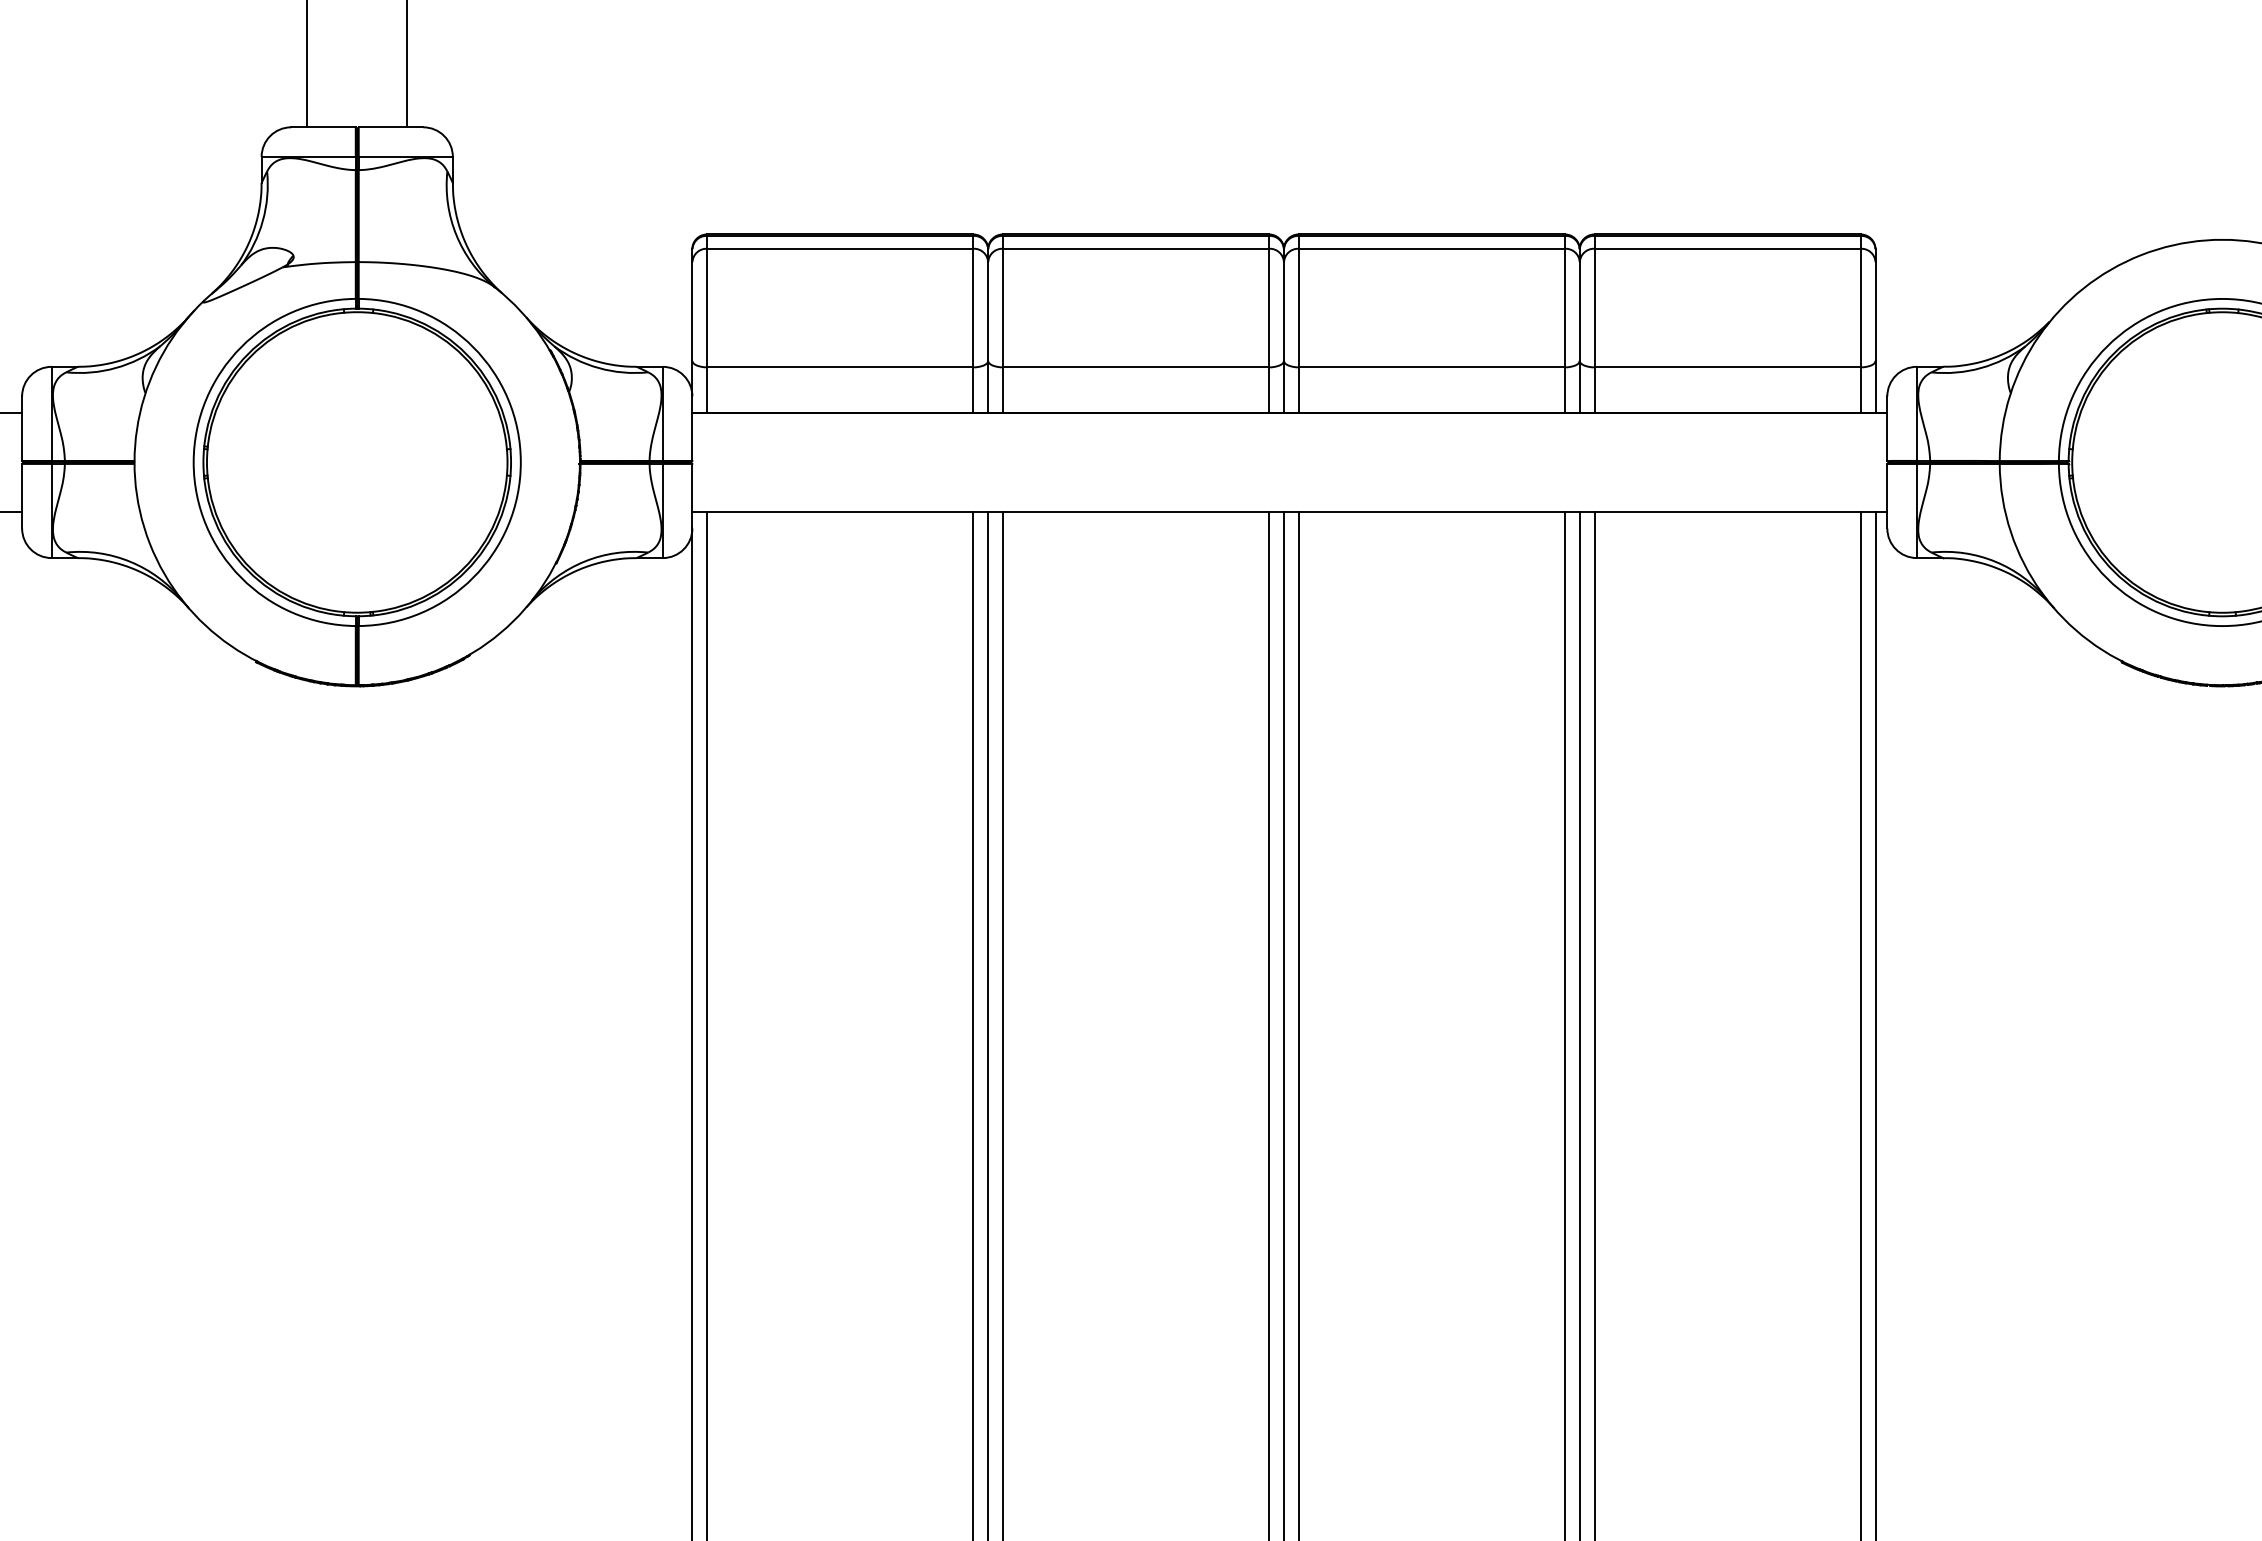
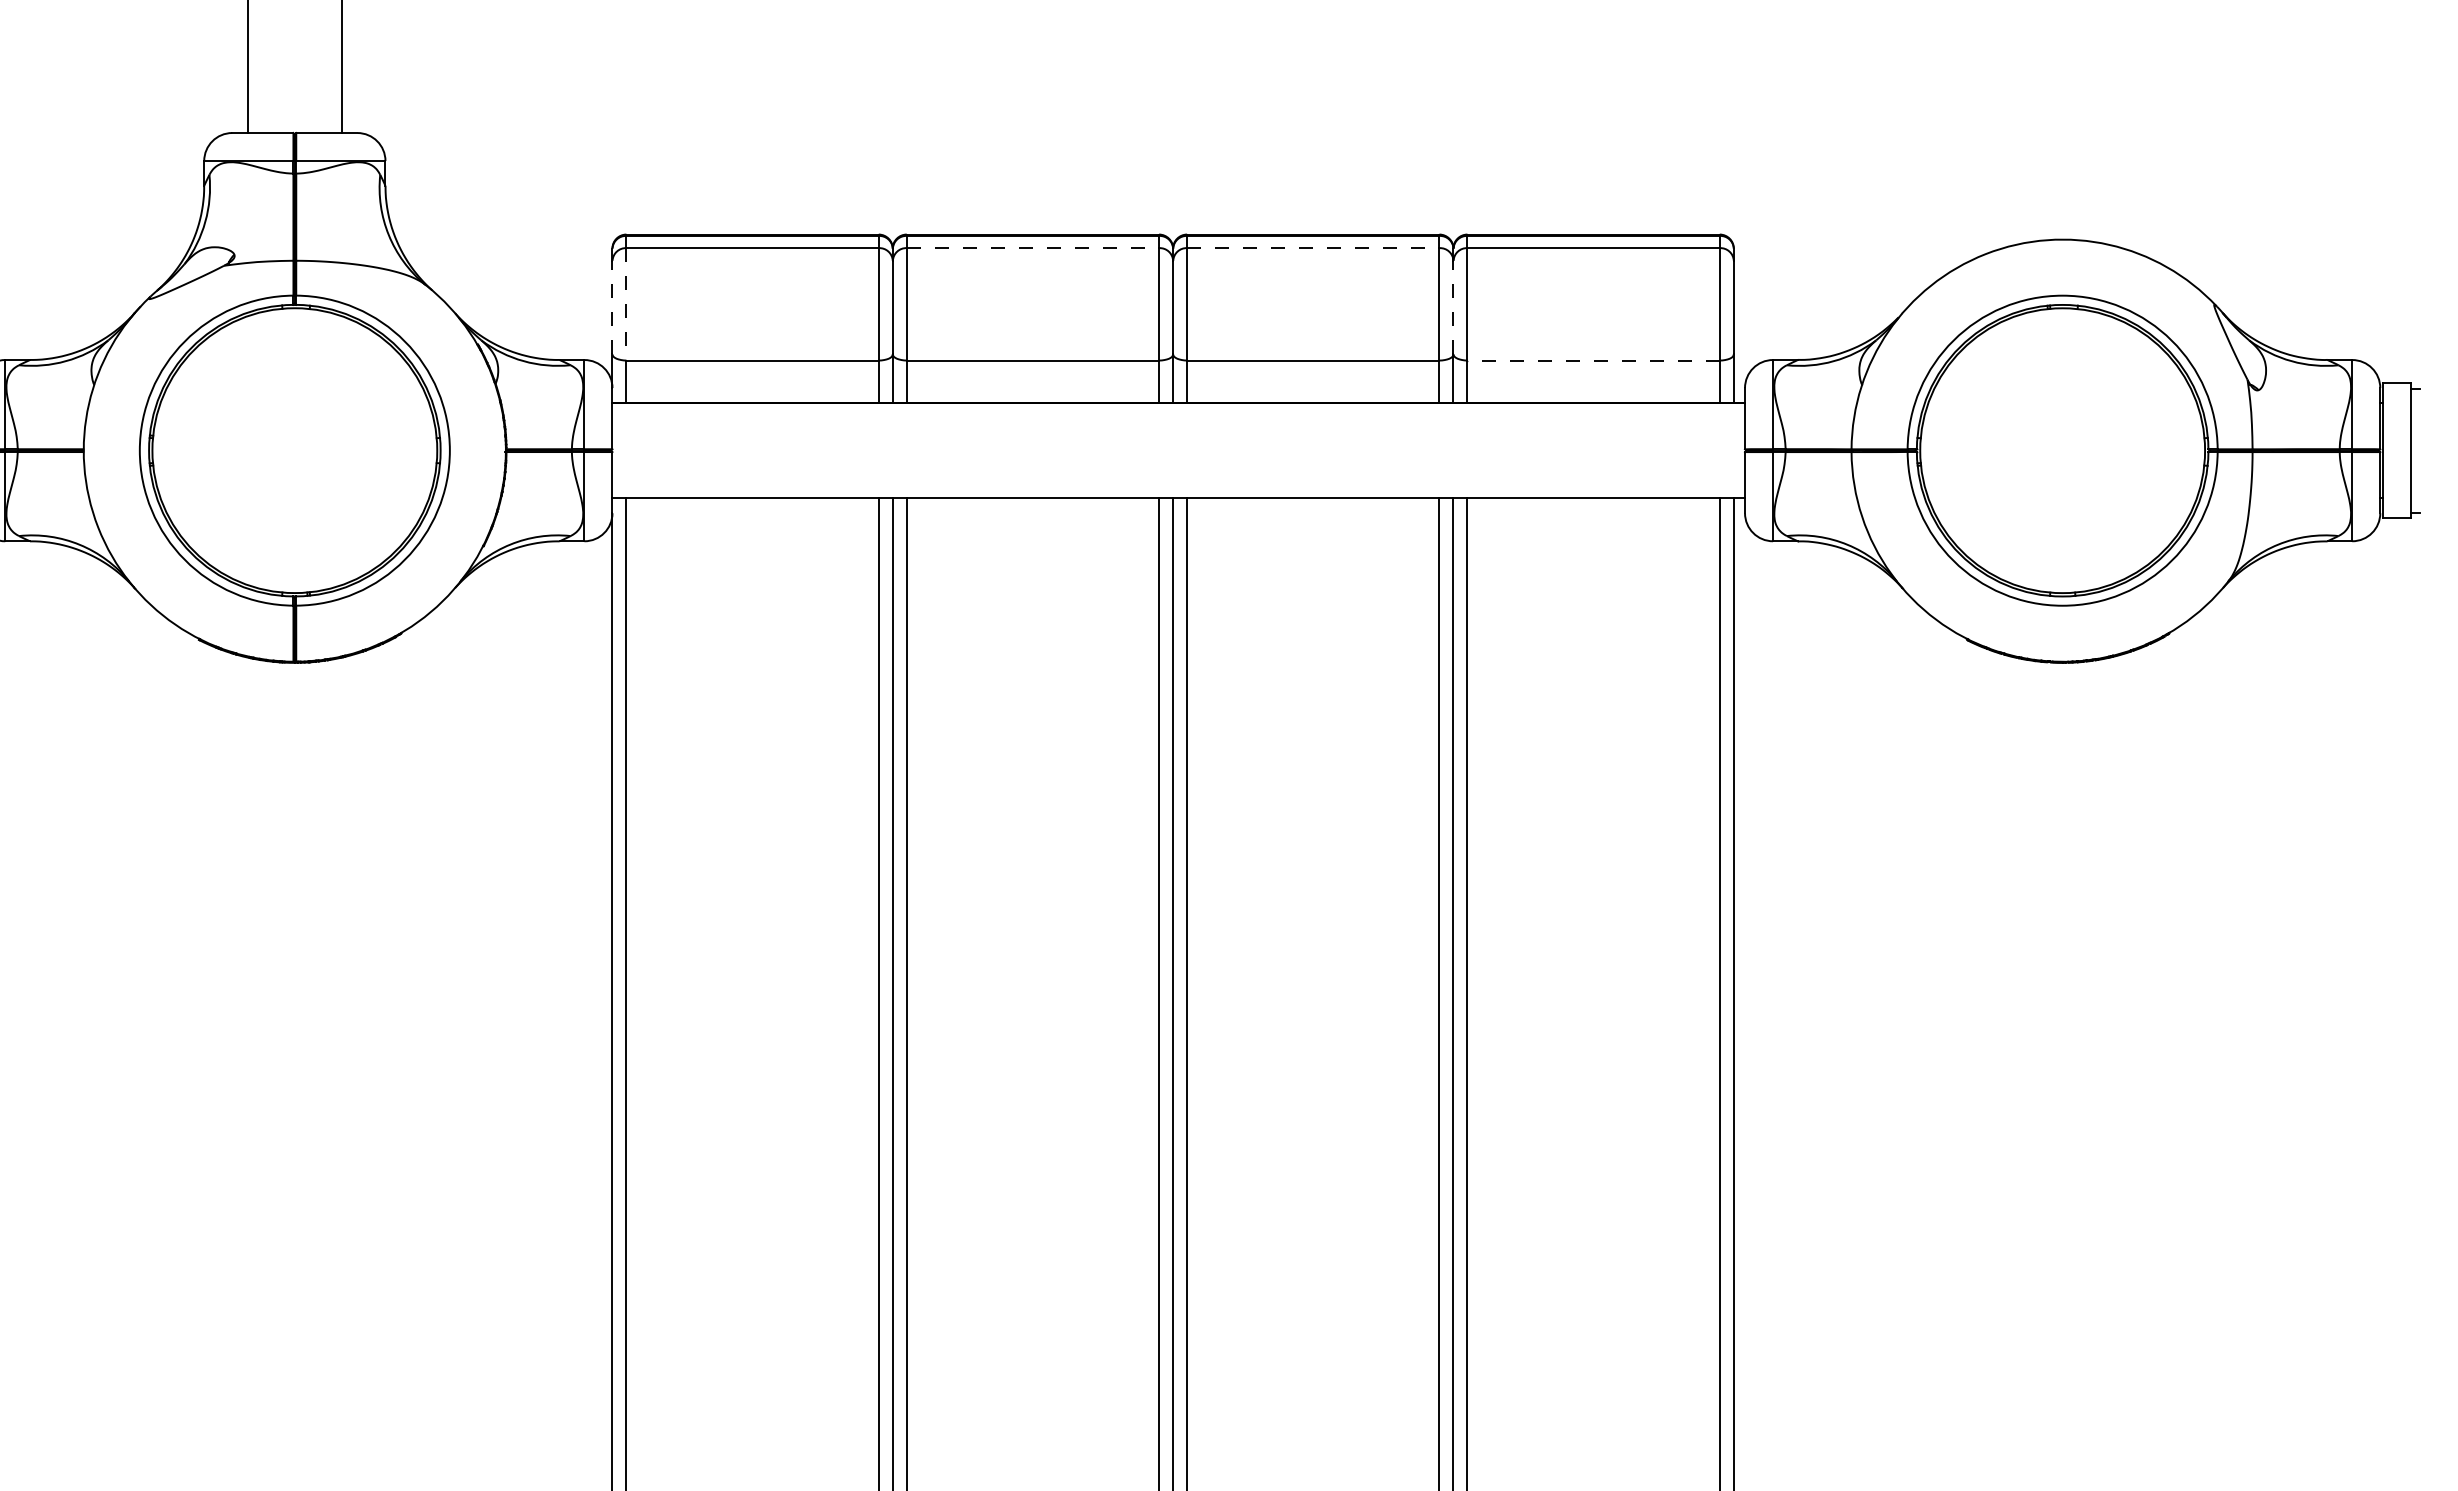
line: (1136, 249) -> (1033, 248), solid -> dashed
line: (1432, 249) -> (1313, 248), solid -> dashed
line: (707, 308) -> (626, 304), solid -> dashed
line: (692, 311) -> (612, 307), solid -> dashed
line: (1579, 311) -> (1453, 307), solid -> dashed
line: (1727, 367) -> (1593, 360), solid -> dashed

